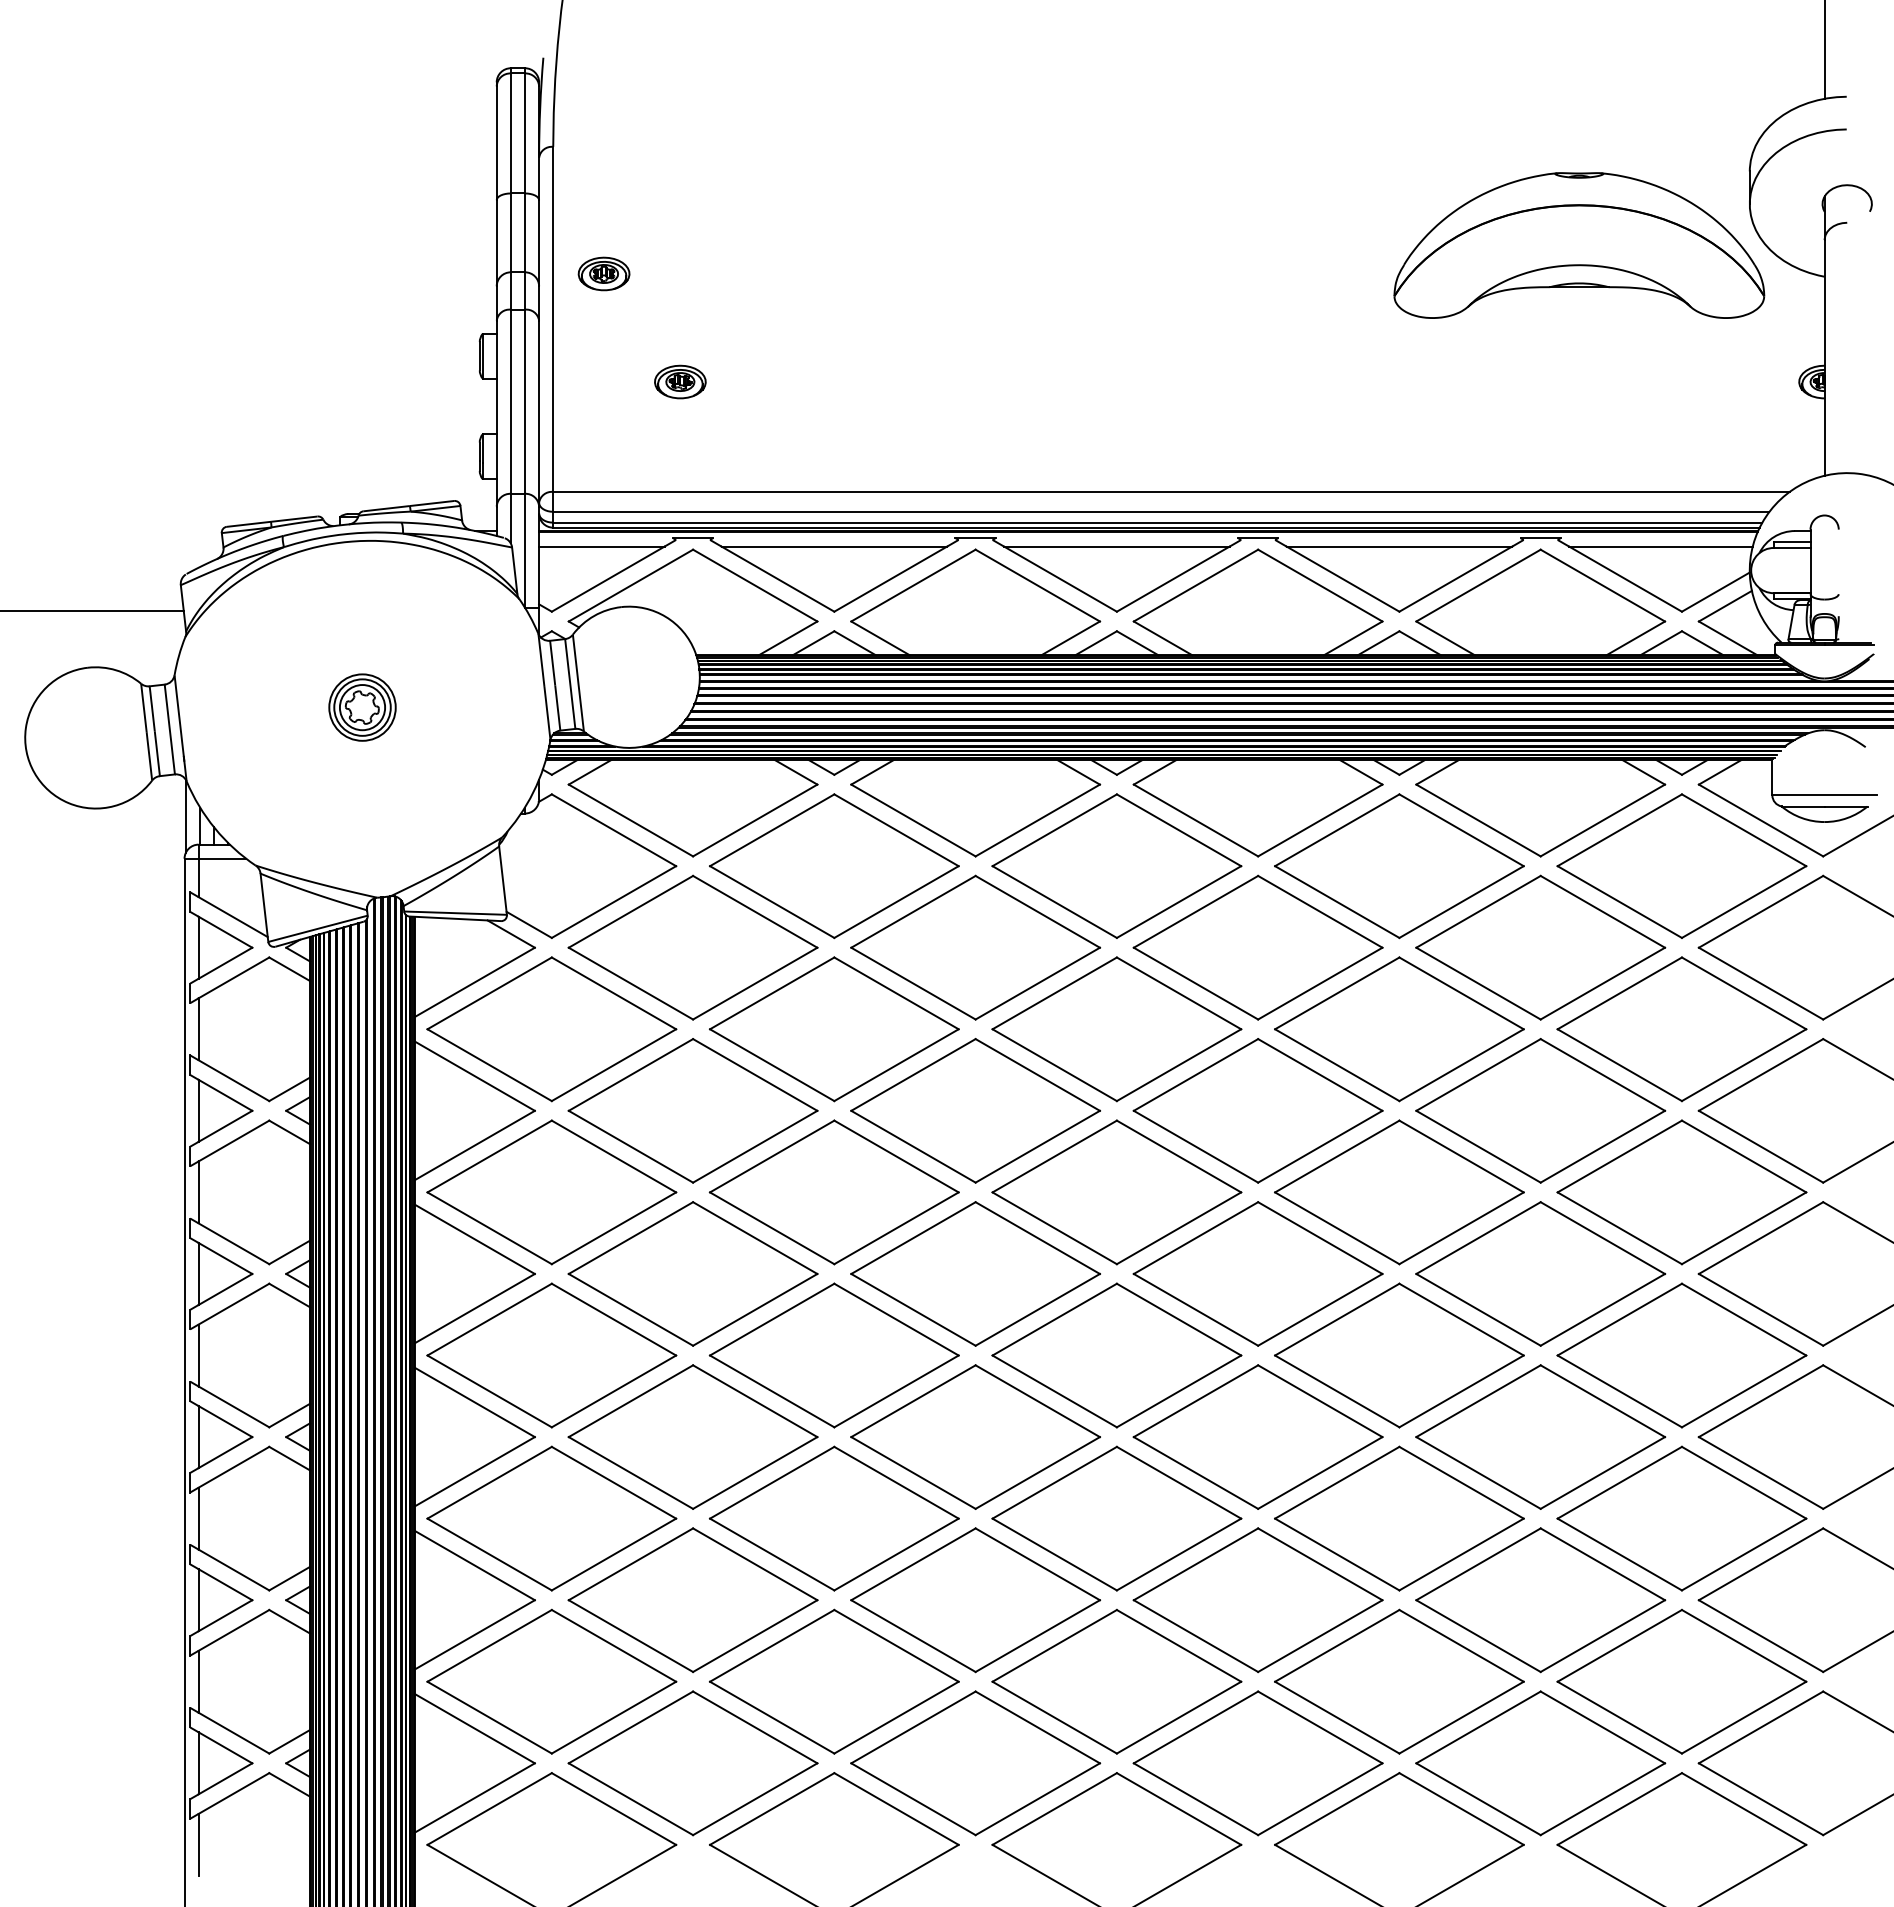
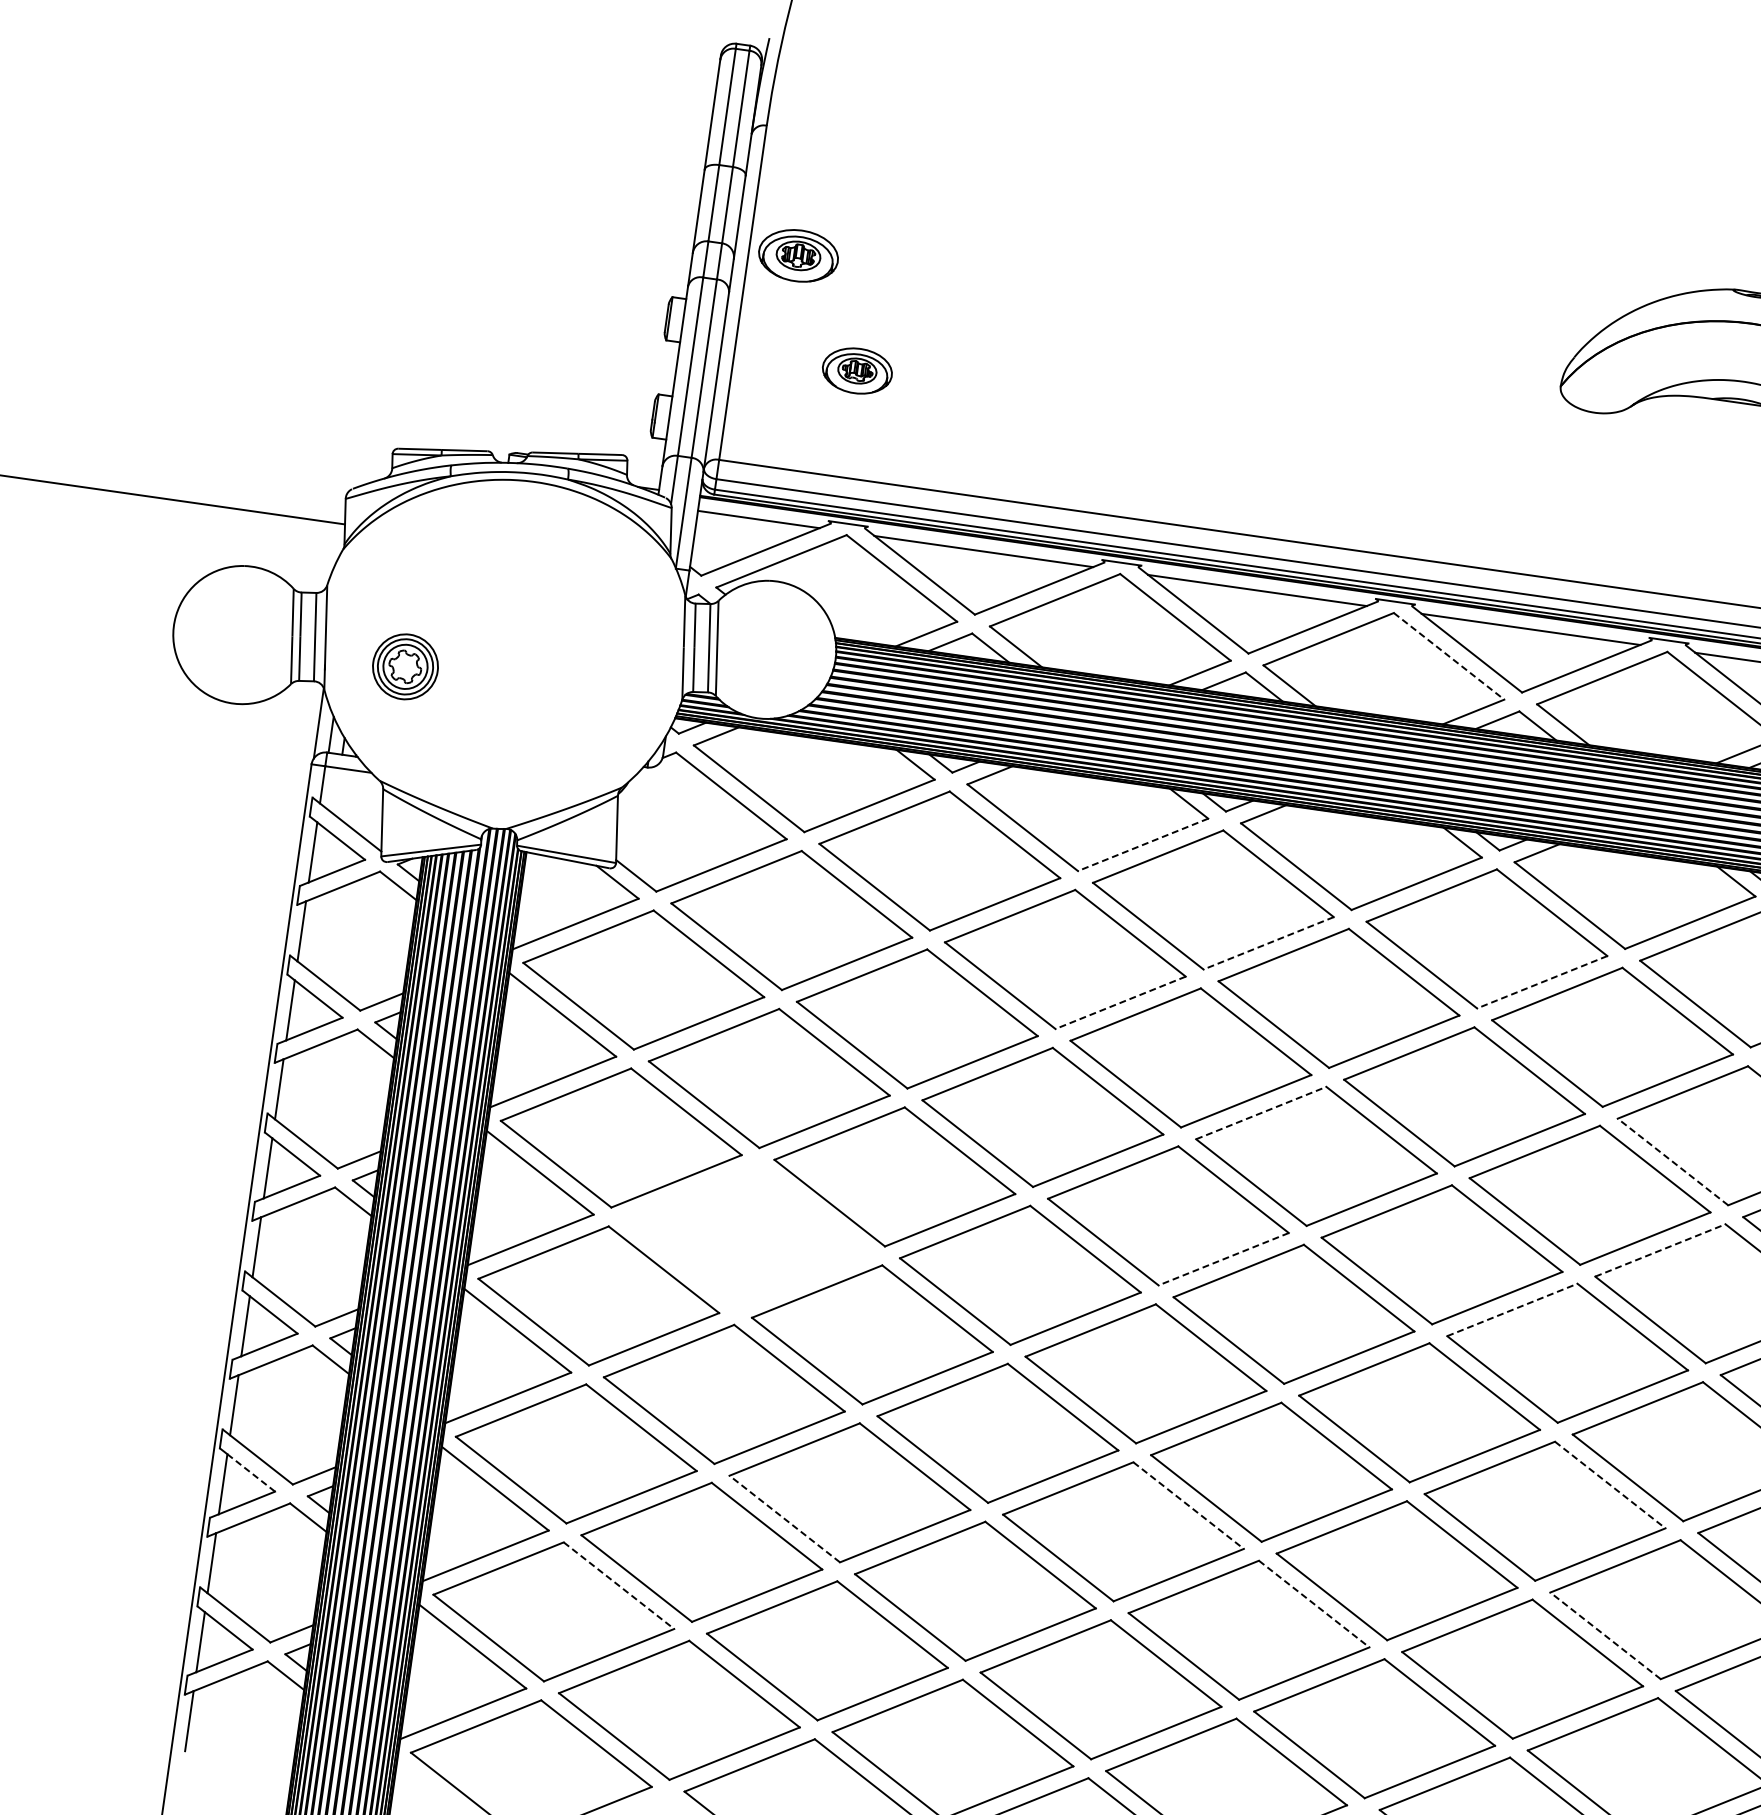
part: (603, 273) -> (797, 255), size x1.6
part: (680, 381) -> (857, 370), size x1.4
line: (1320, 585) -> (1449, 656), solid -> dashed
part: (362, 707) -> (405, 666), moved
line: (1037, 820) -> (1142, 844), solid -> dashed
line: (1179, 902) -> (1269, 943), solid -> dashed
line: (1461, 902) -> (1542, 982), solid -> dashed
line: (1037, 983) -> (1120, 1002), solid -> dashed
line: (1619, 1065) -> (1672, 1162), solid -> dashed
line: (1196, 1074) -> (1261, 1112), solid -> dashed
line: (1619, 1156) -> (1660, 1250), solid -> dashed
line: (1179, 1228) -> (1224, 1259), solid -> dashed
line: (1478, 1238) -> (1512, 1310), solid -> dashed
part: (692, 1273) -> (746, 1235), removed
line: (1602, 1401) -> (1609, 1485), solid -> dashed
line: (1179, 1482) -> (1189, 1505), solid -> dashed
line: (772, 1554) -> (785, 1519), solid -> dashed
line: (1619, 1554) -> (1605, 1635), solid -> dashed
line: (1320, 1564) -> (1314, 1604), solid -> dashed
line: (225, 1584) -> (251, 1472), solid -> dashed
line: (613, 1645) -> (618, 1585), solid -> dashed

